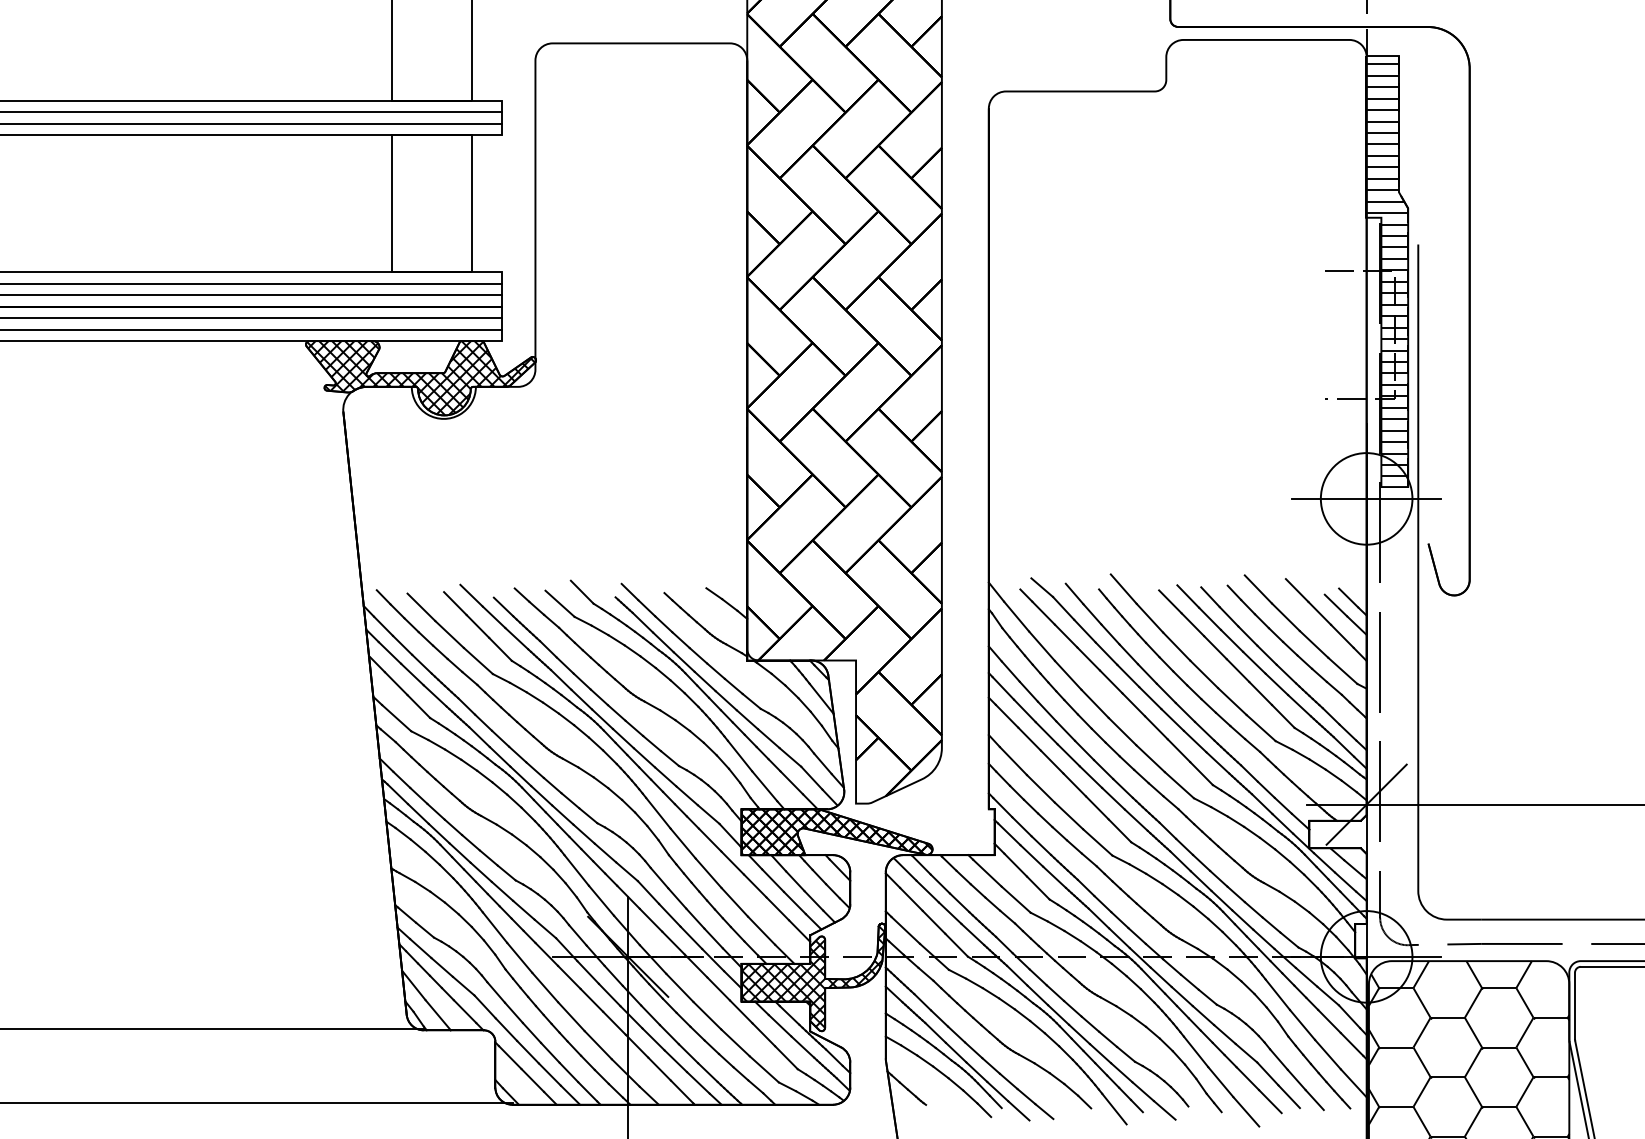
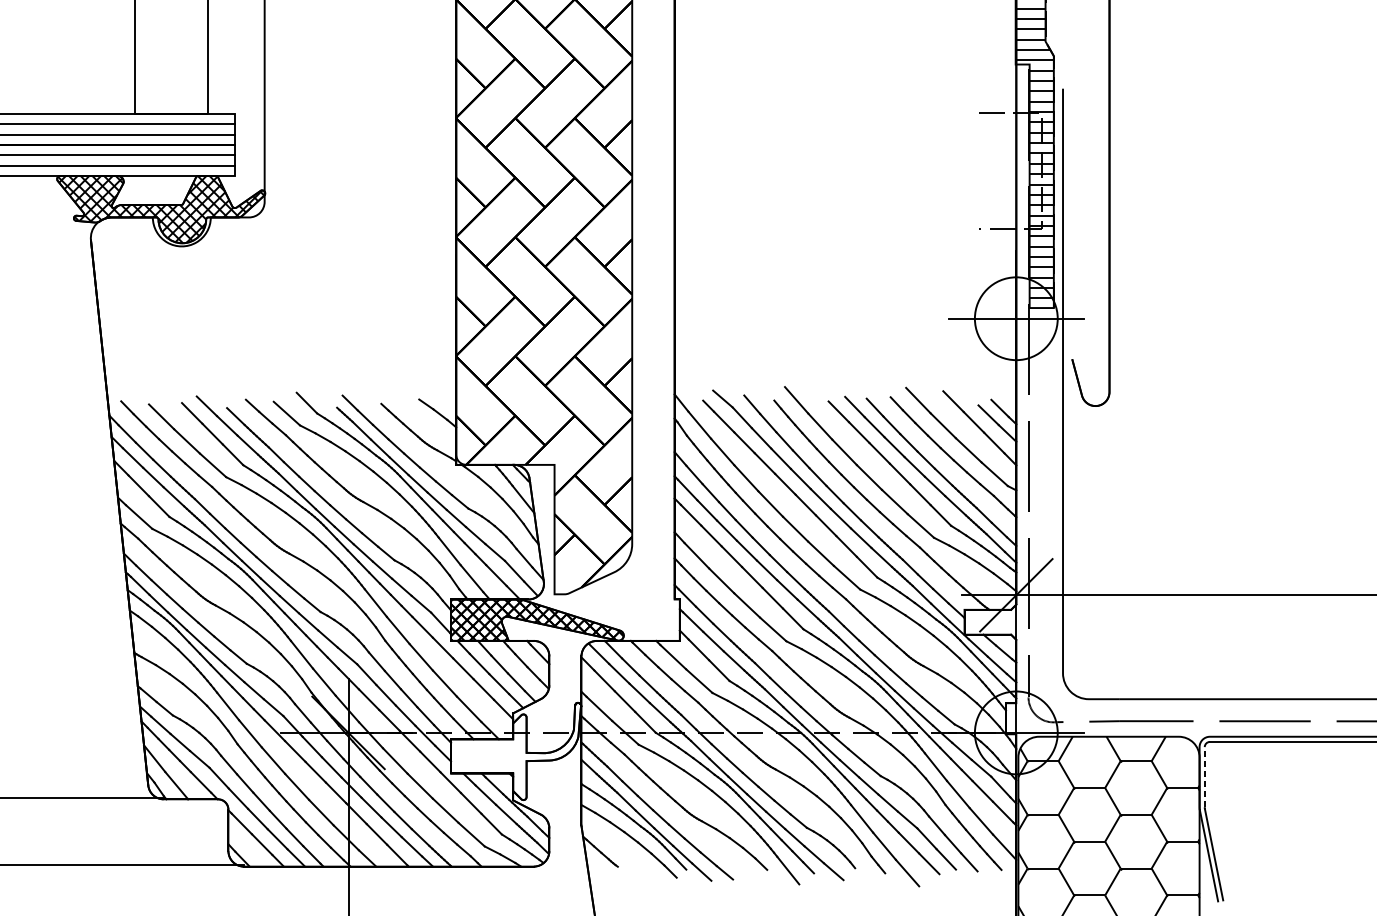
hatch: (812, 976) -> (515, 750), removed
line: (1575, 1005) -> (1205, 776), solid -> dashed

